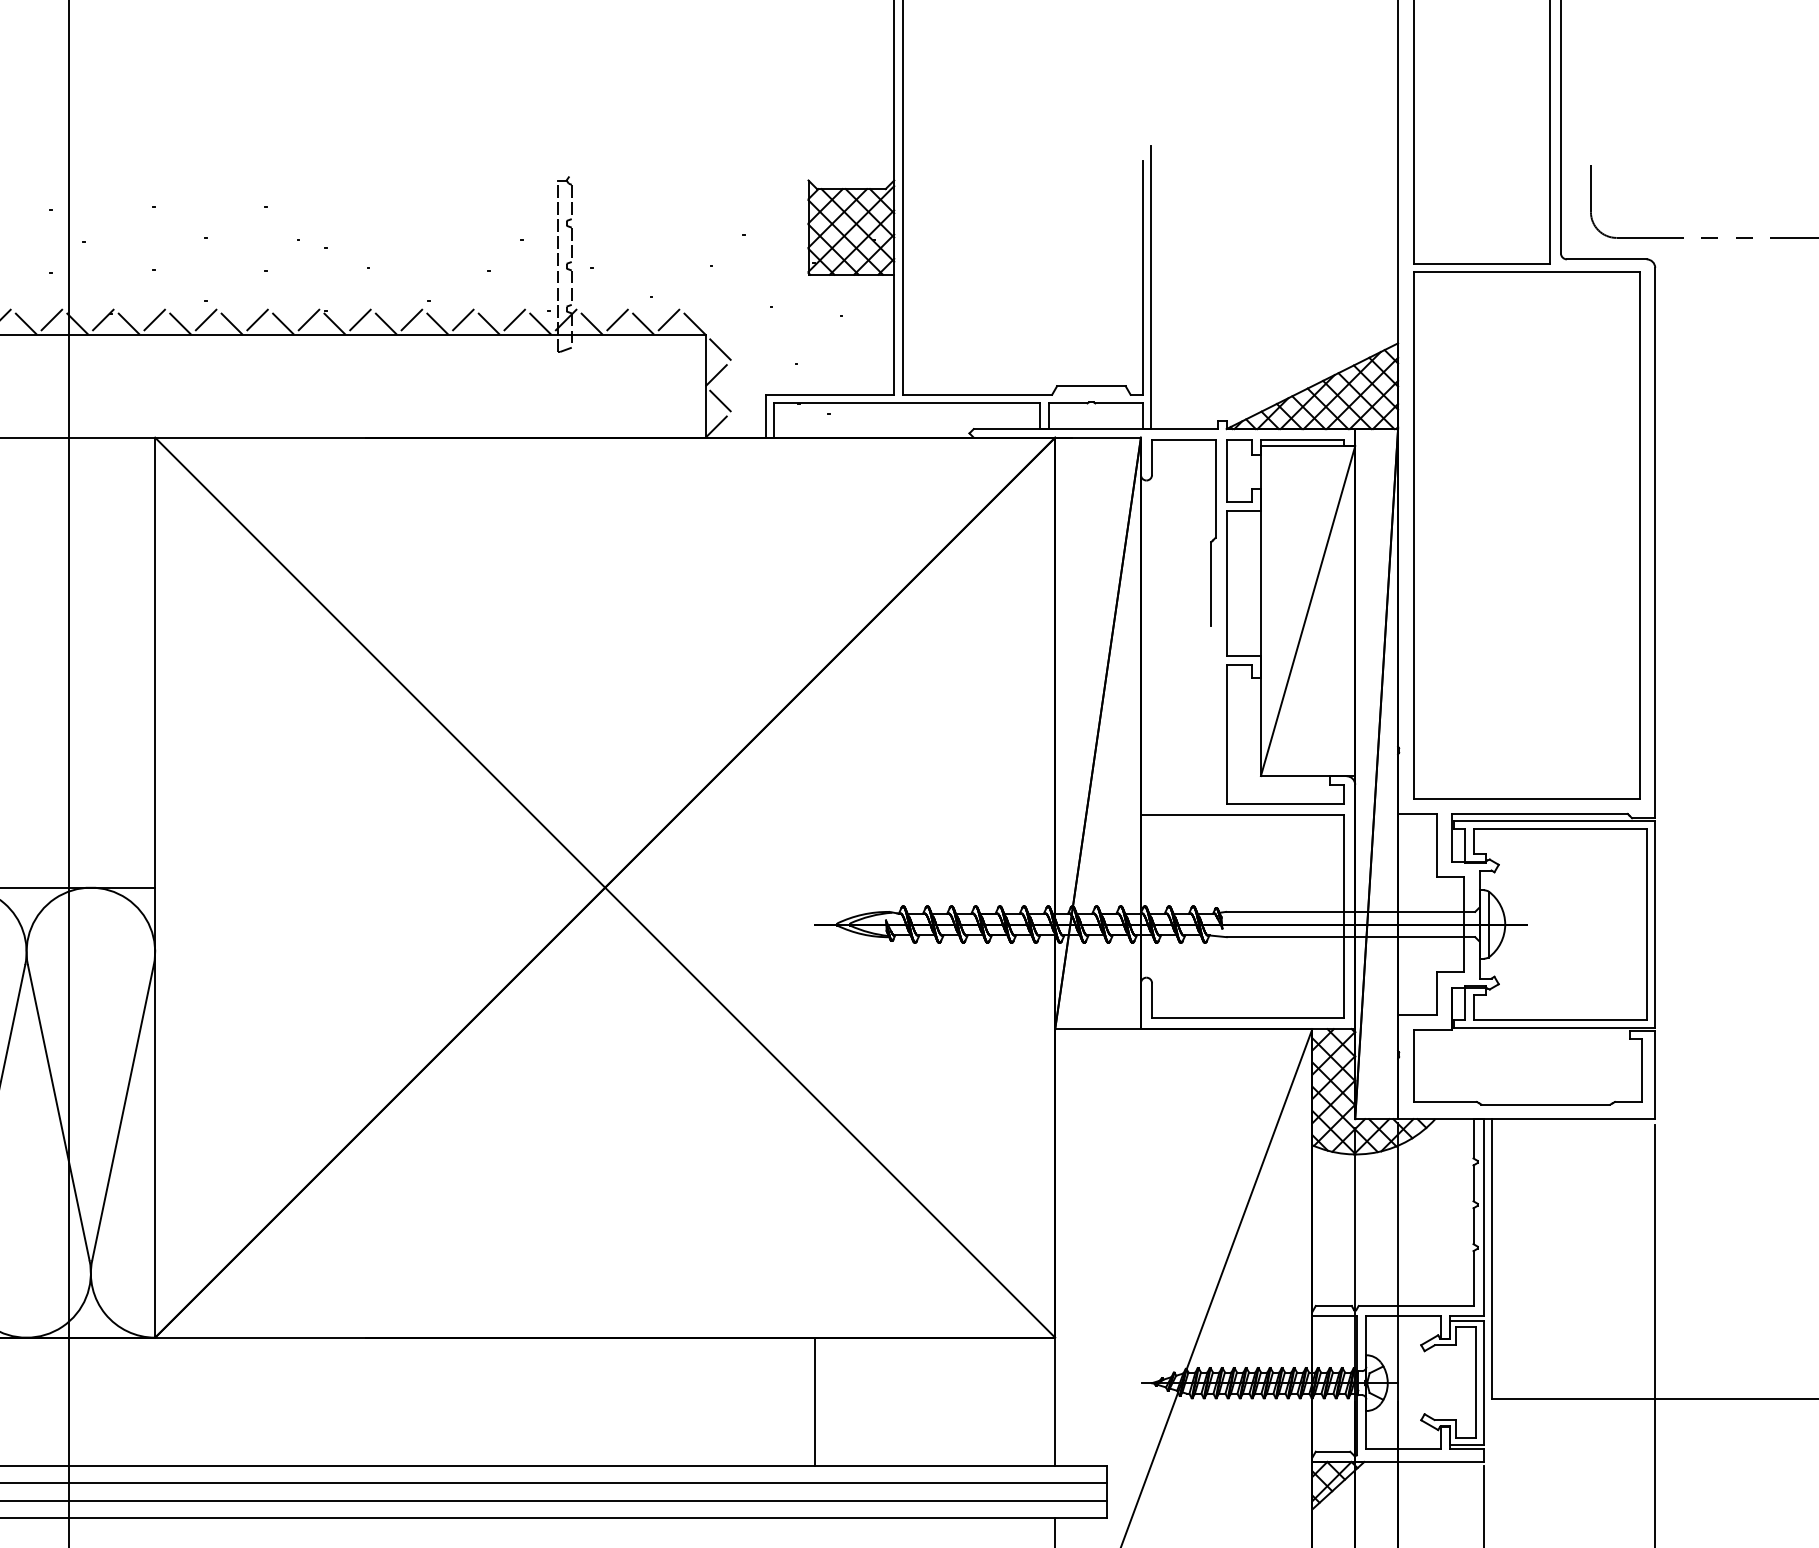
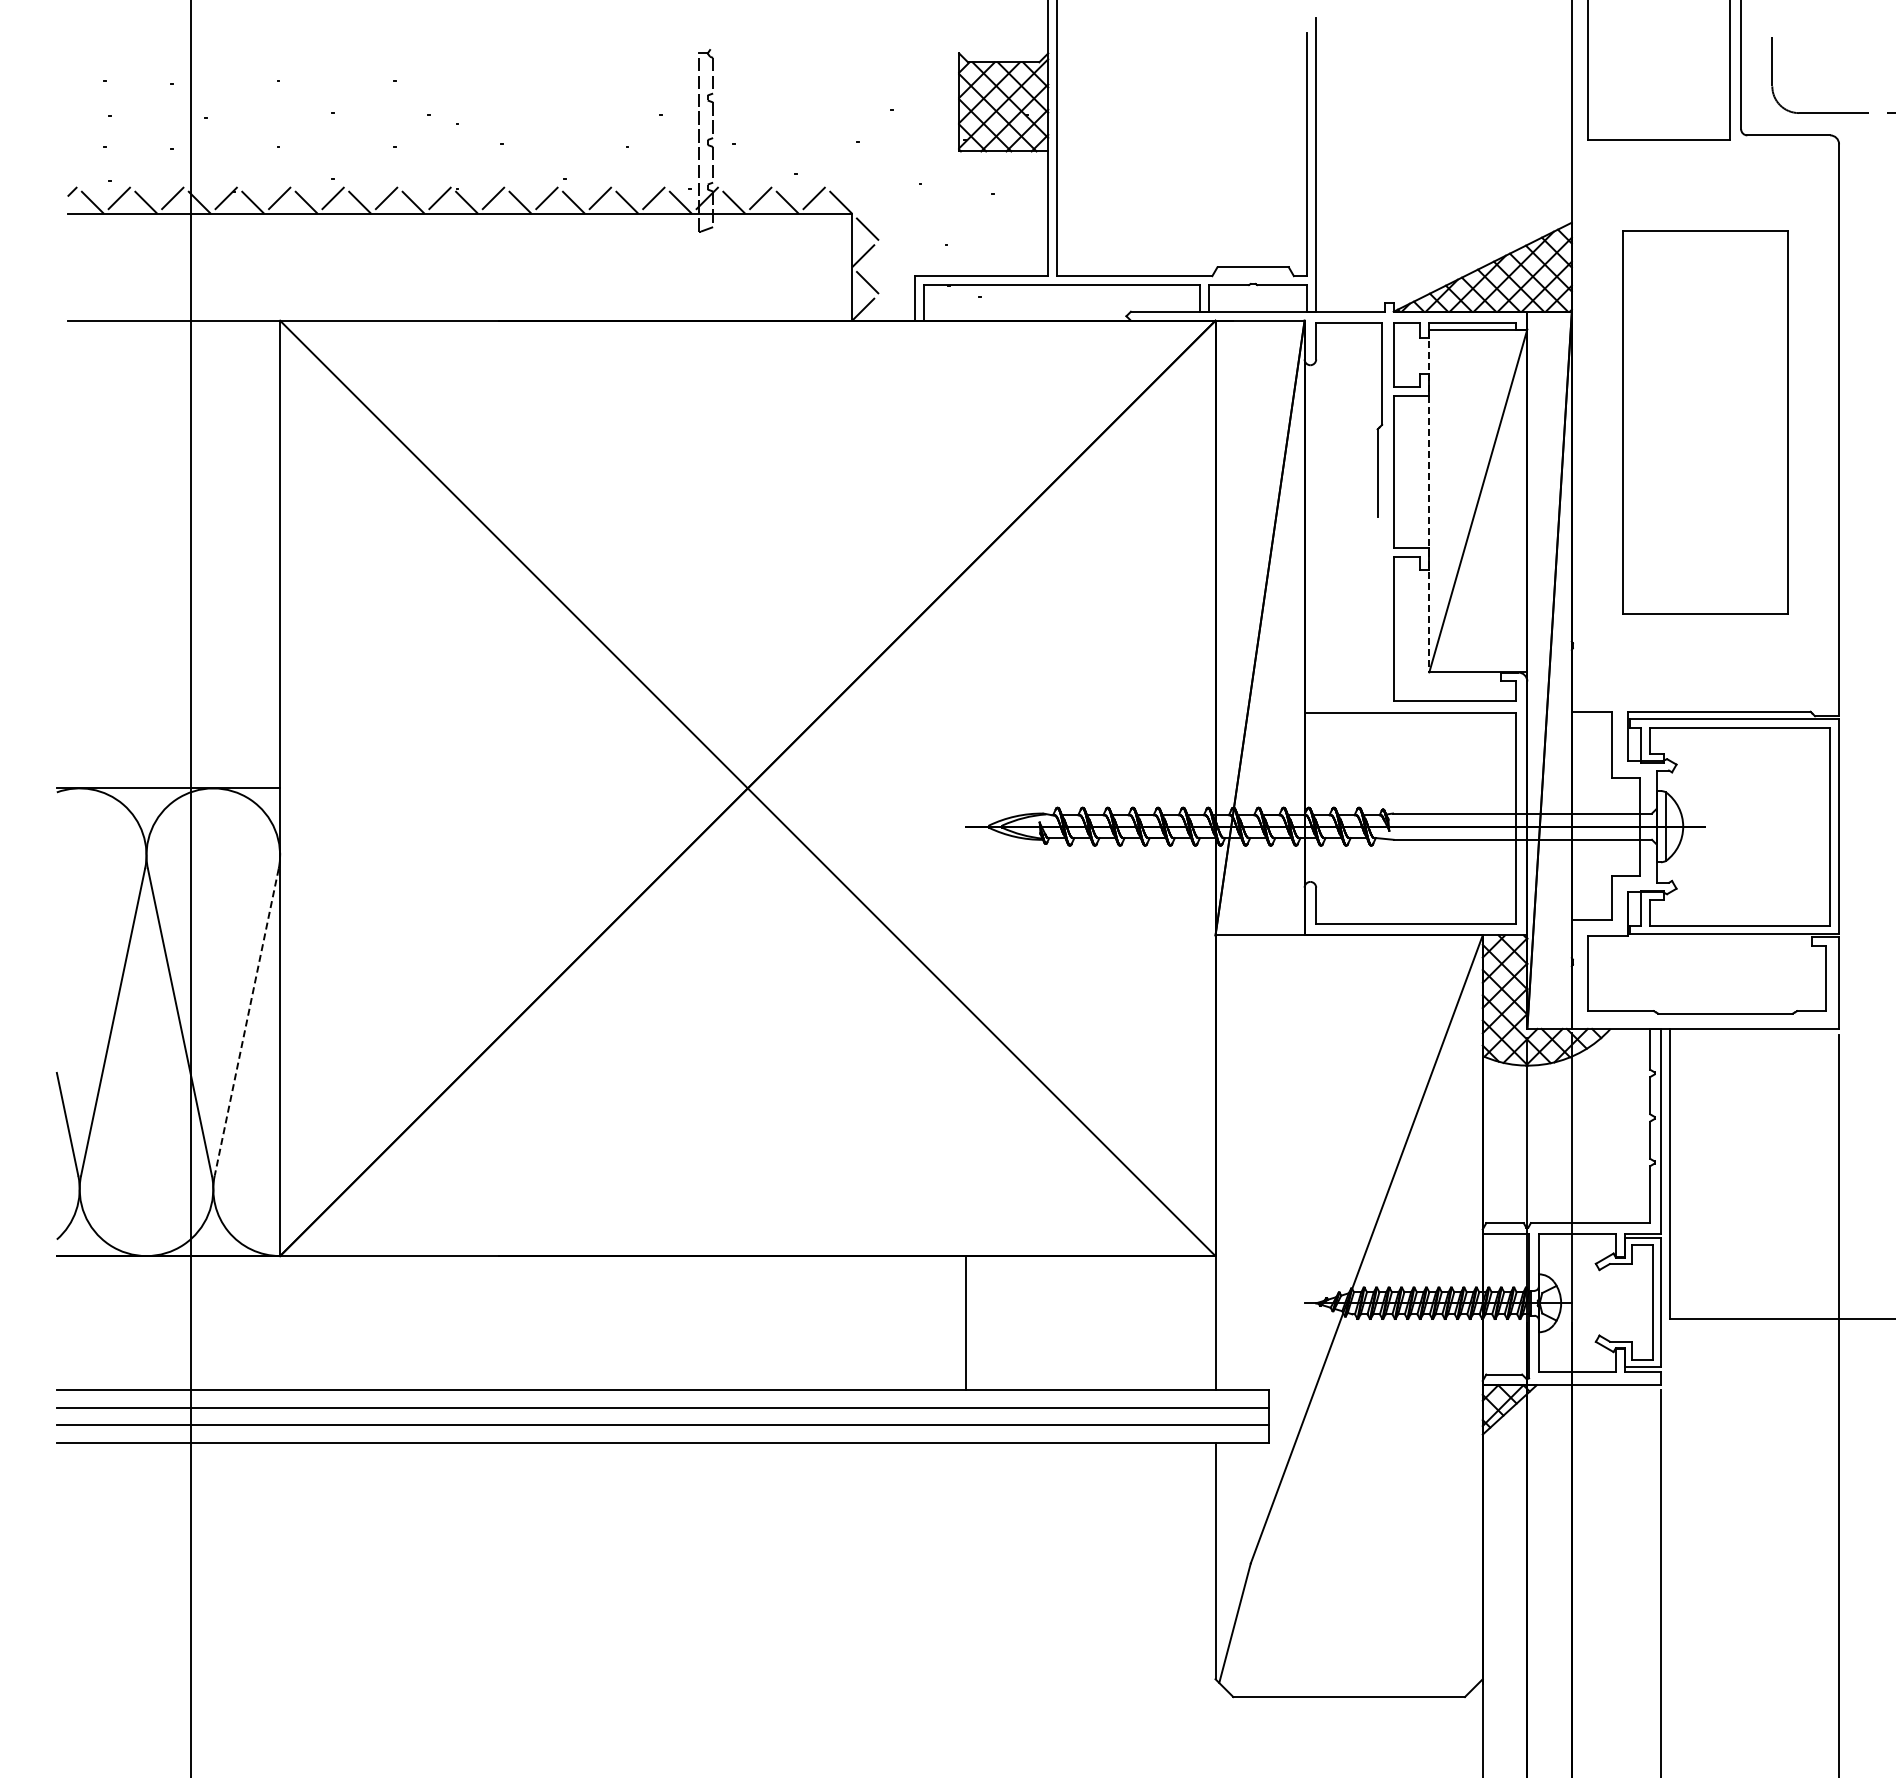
part: (1526, 535) -> (1705, 422), size x0.7
line: (1261, 611) -> (1429, 501), solid -> dashed
line: (122, 1112) -> (246, 1022), solid -> dashed

